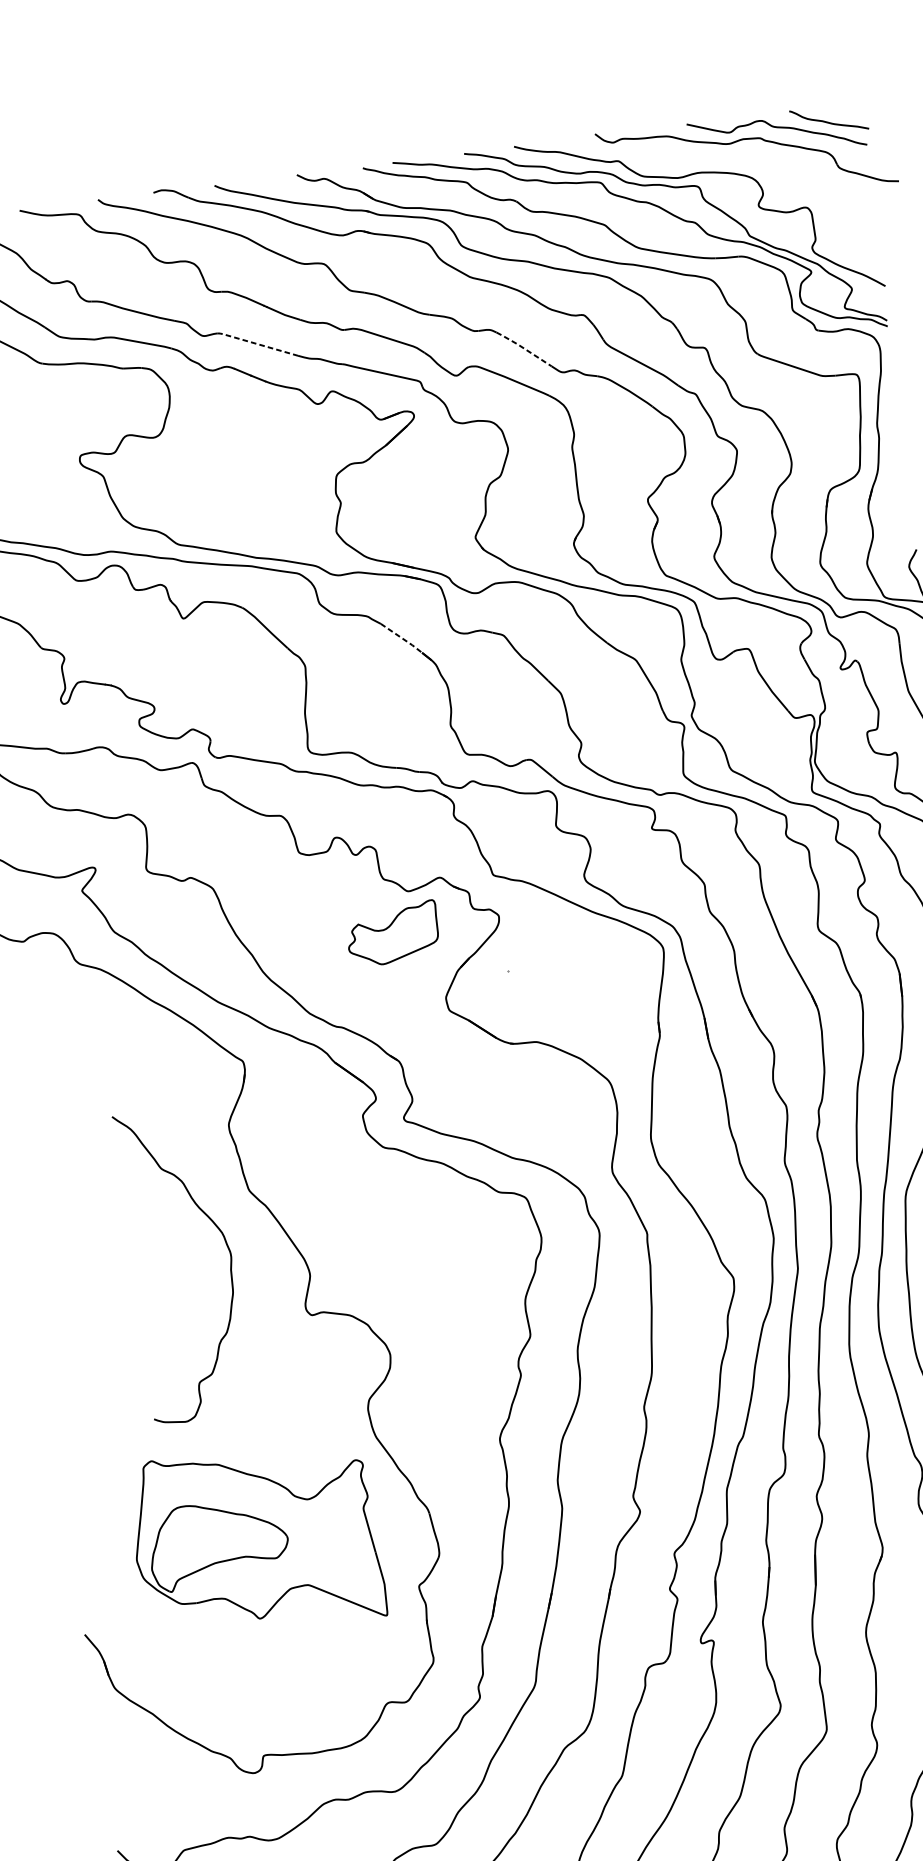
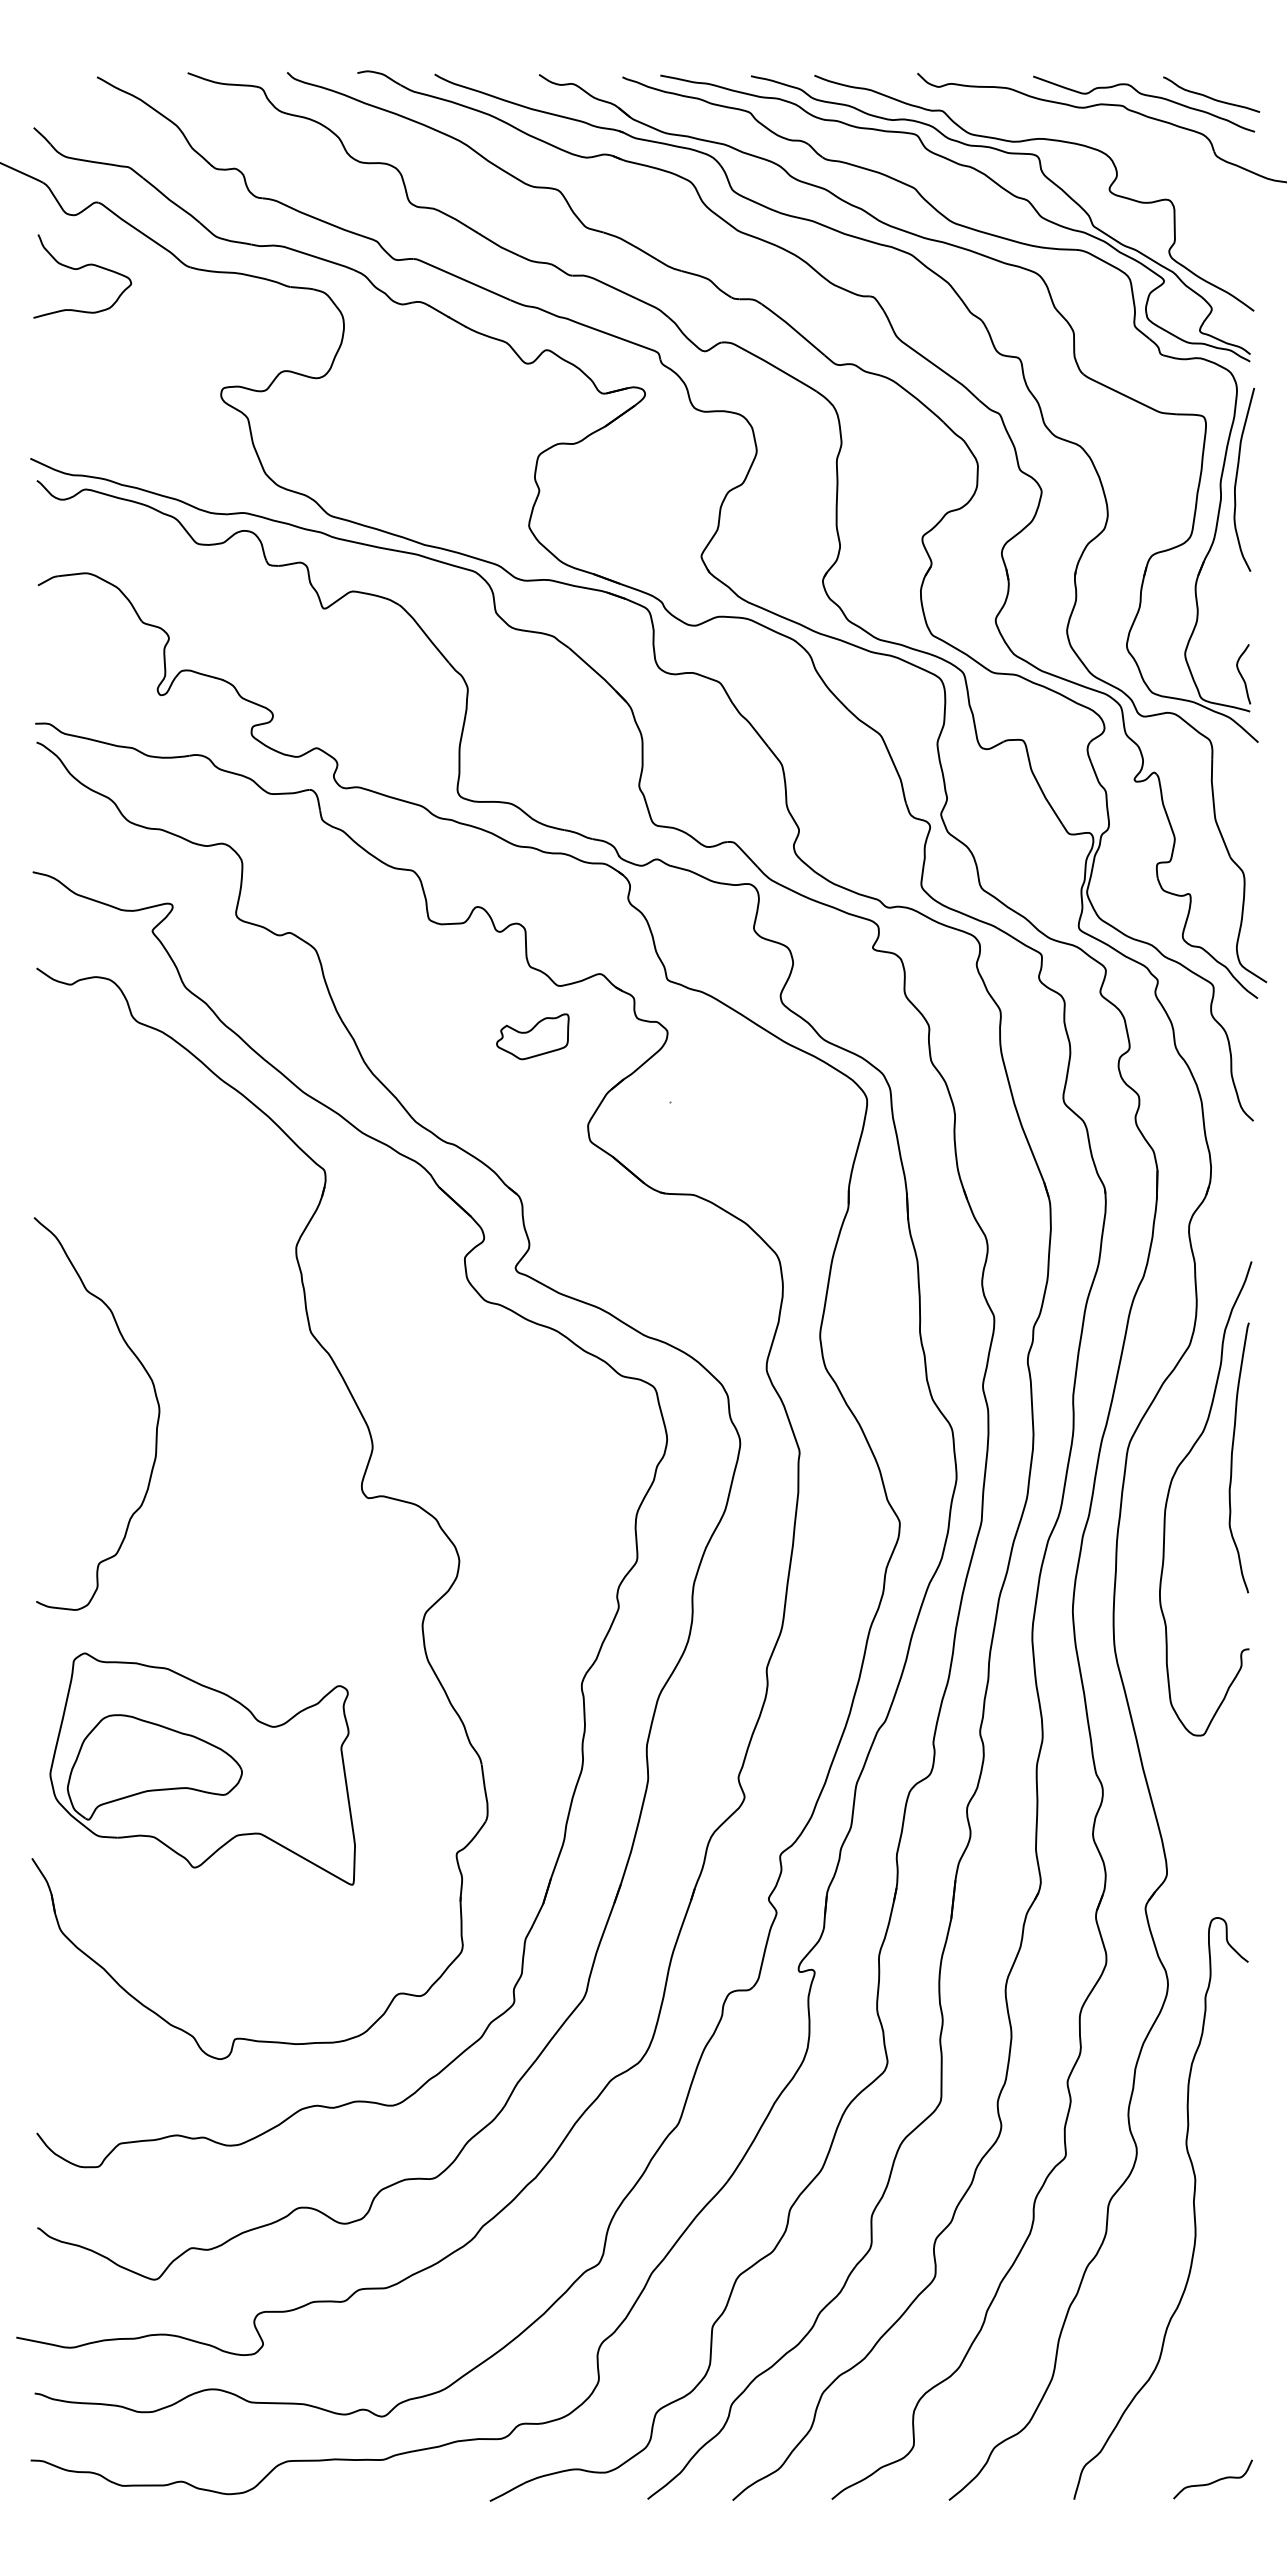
line: (257, 343) -> (461, 278), dashed -> solid
line: (524, 348) -> (793, 328), dashed -> solid
curve: (889, 419) -> (1237, 478), added
line: (402, 638) -> (593, 669), dashed -> solid
part: (392, 934) -> (532, 1036), size x0.62
curve: (230, 1266) -> (156, 1423), moved
part: (256, 1539) -> (202, 1768), moved

